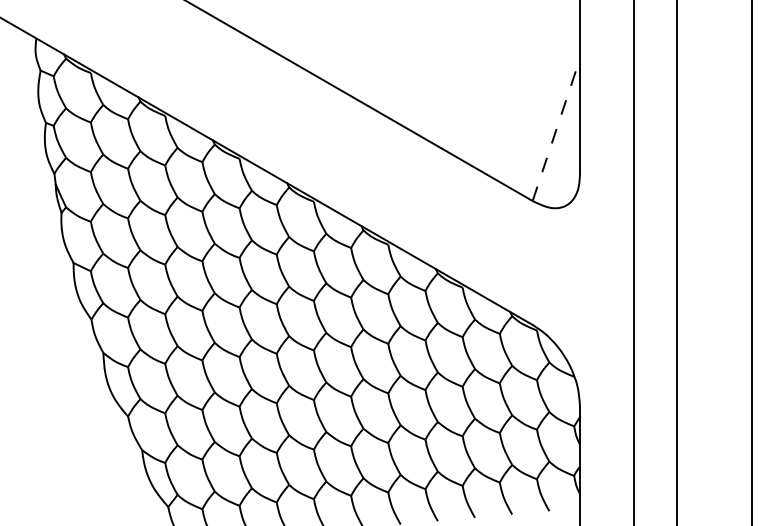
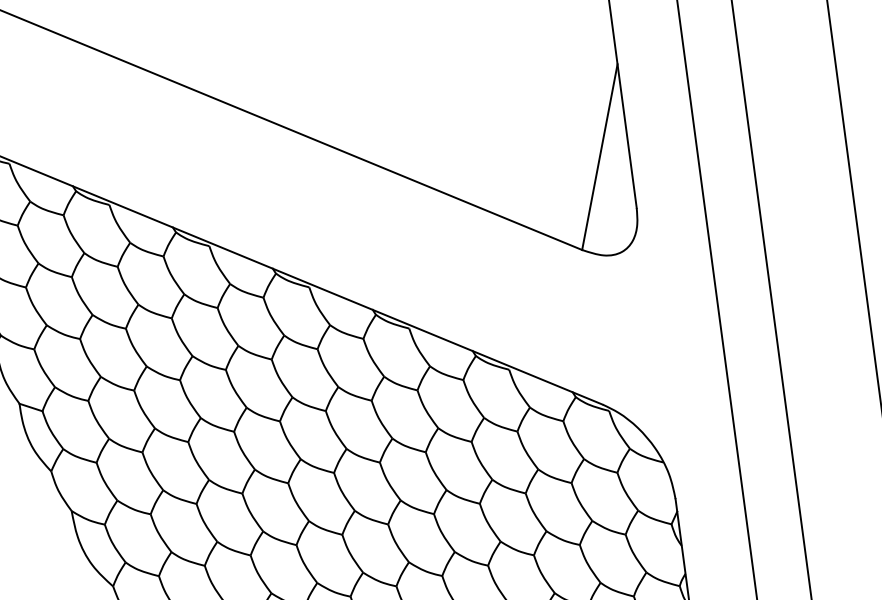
line: (556, 129) -> (599, 156), dashed -> solid

